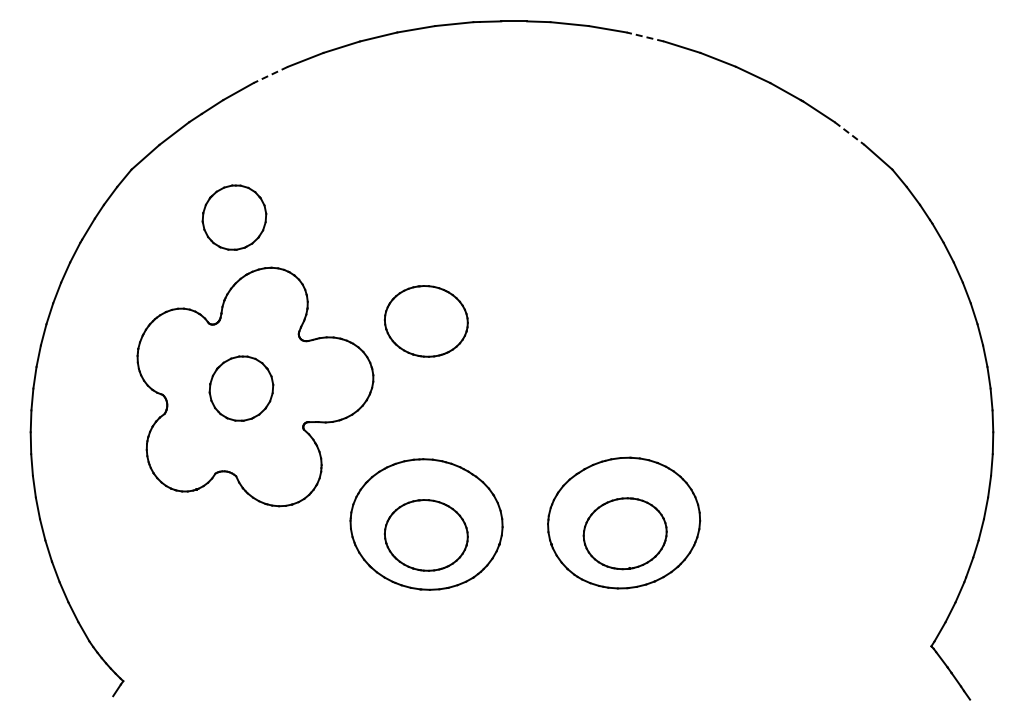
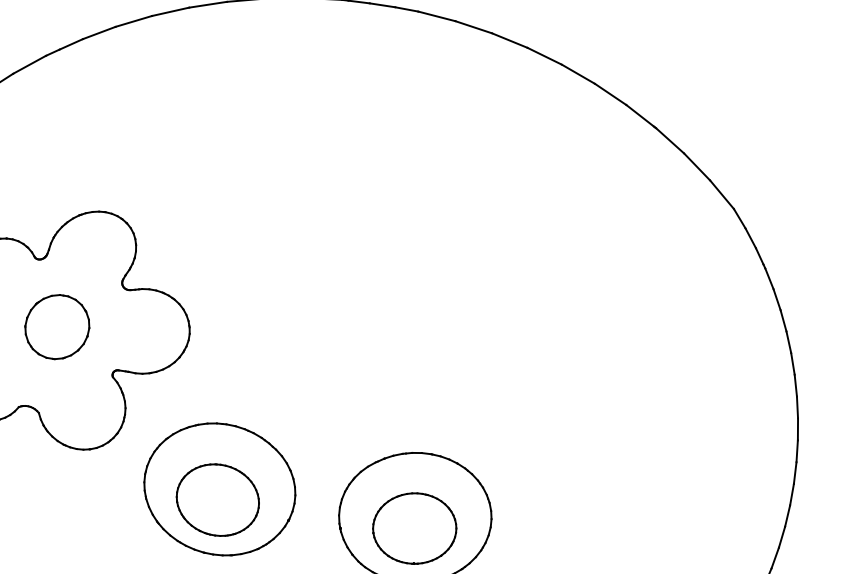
line: (644, 36) -> (509, 39), dashed -> solid
line: (270, 74) -> (133, 20), dashed -> solid
line: (849, 133) -> (696, 166), dashed -> solid
part: (234, 217) -> (76, 156), removed
part: (425, 321) -> (249, 288), removed

